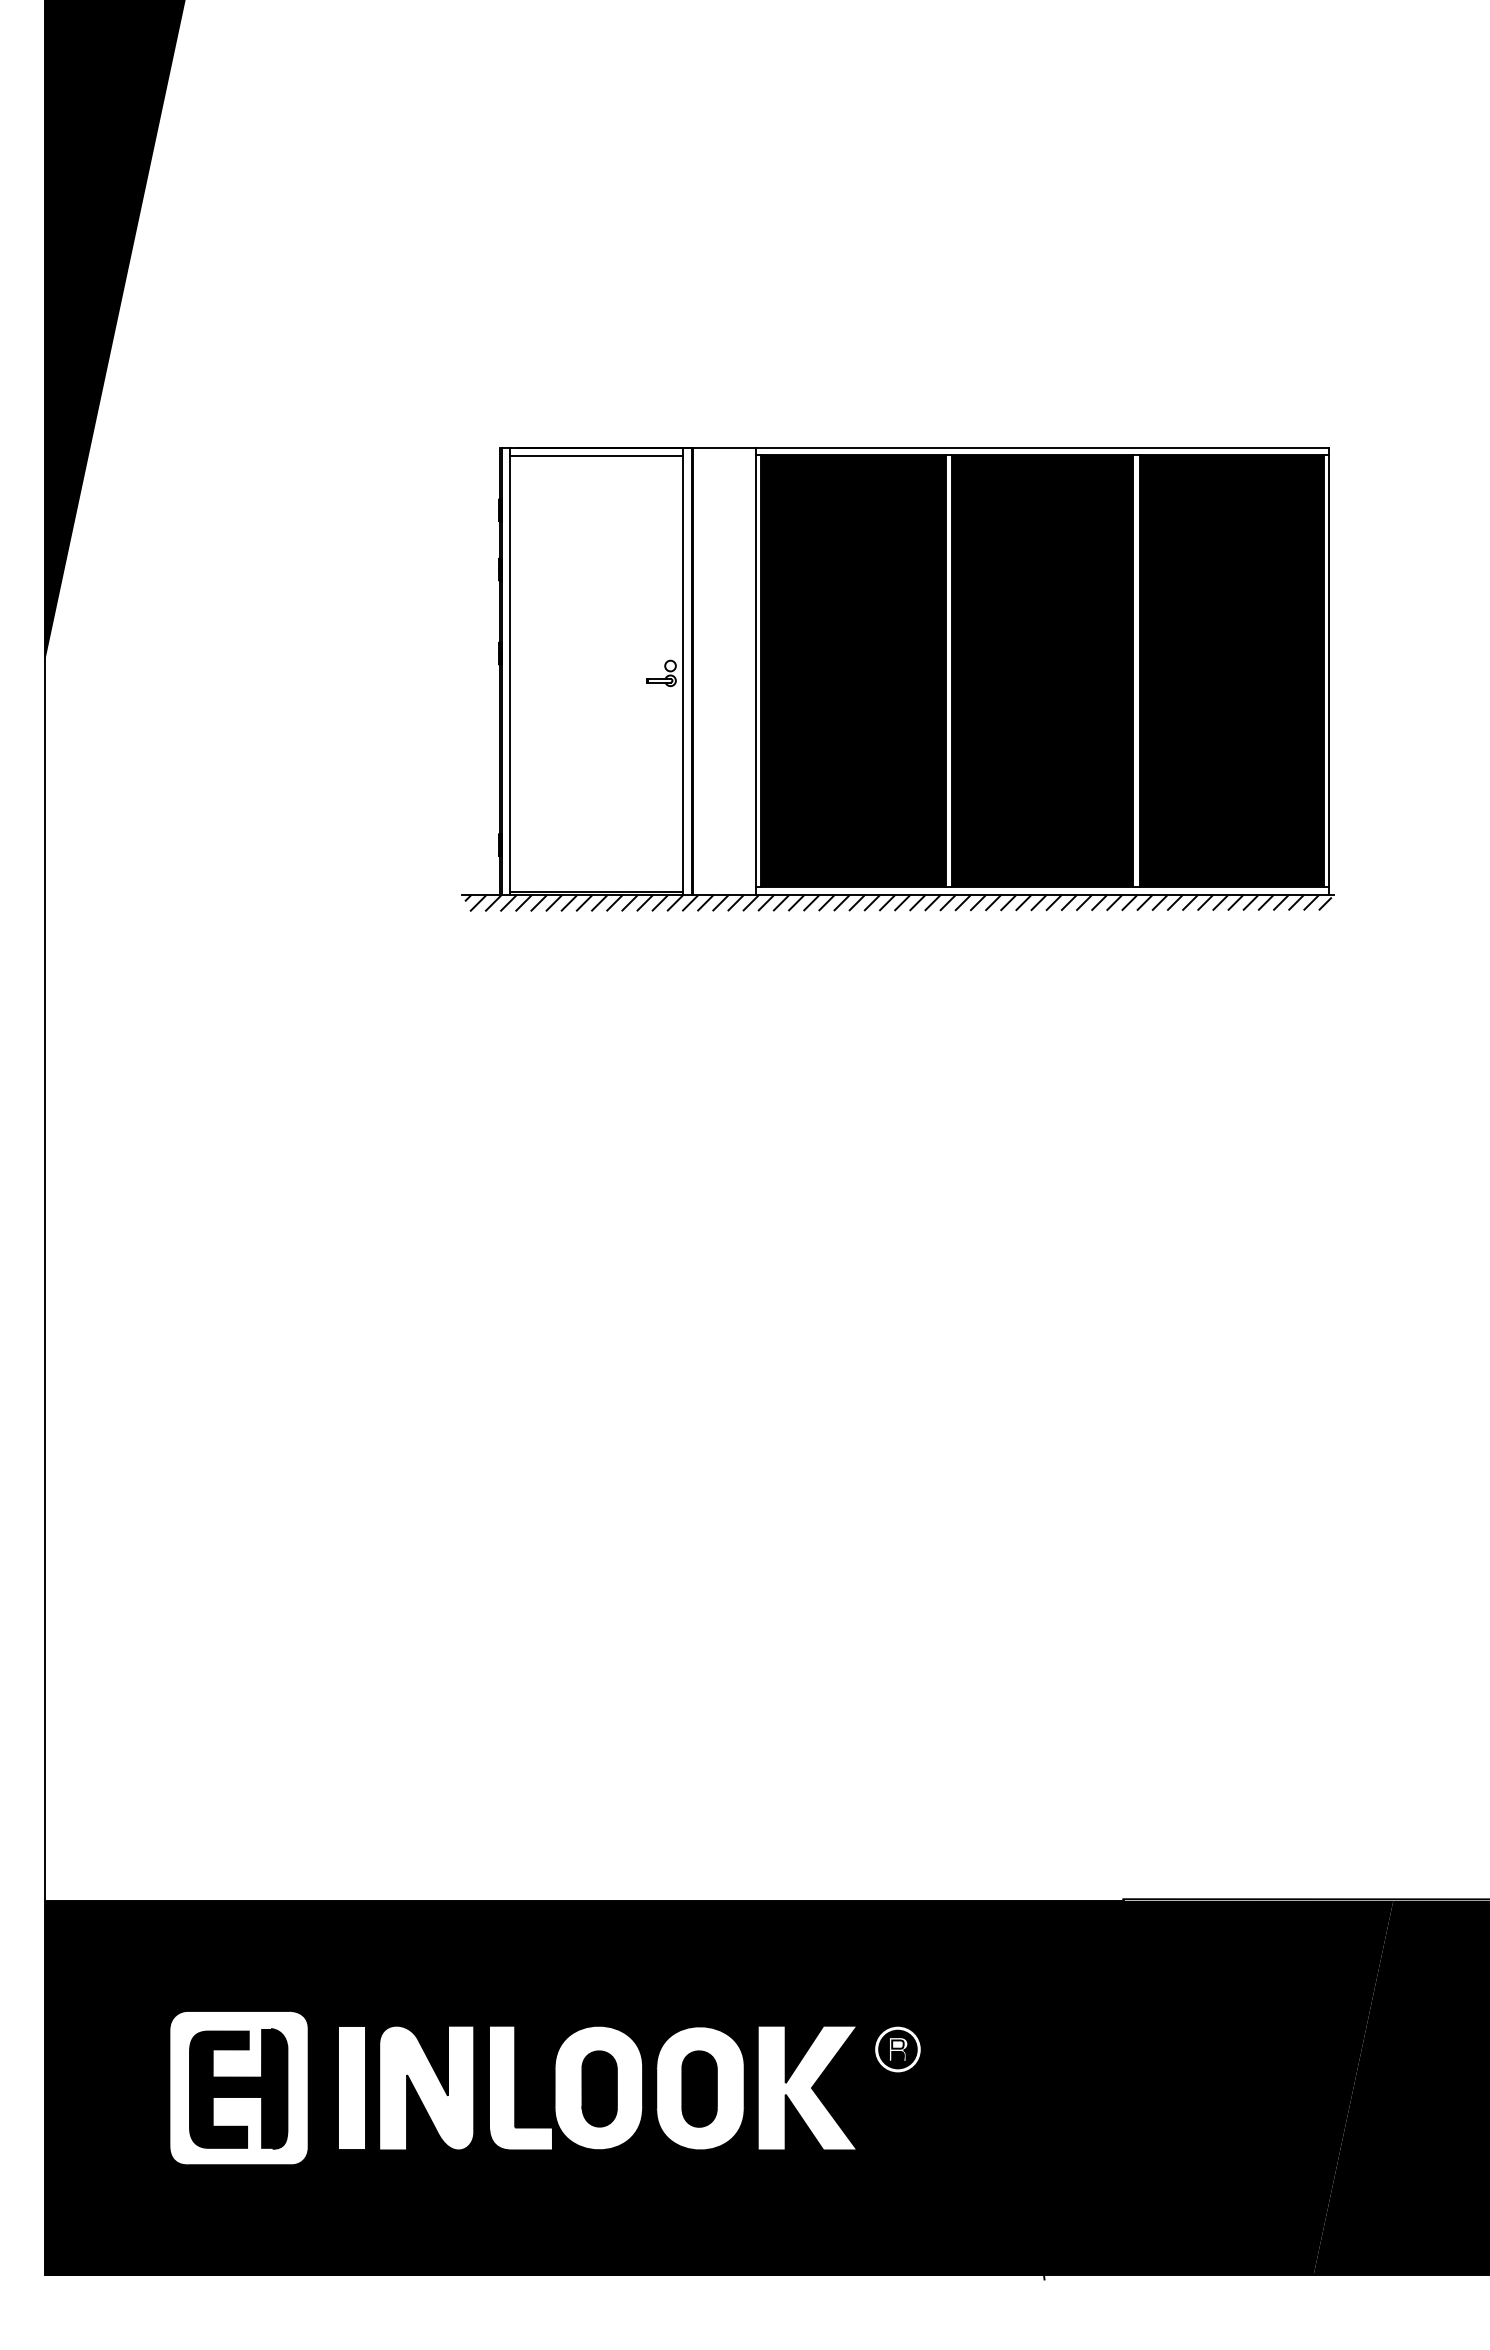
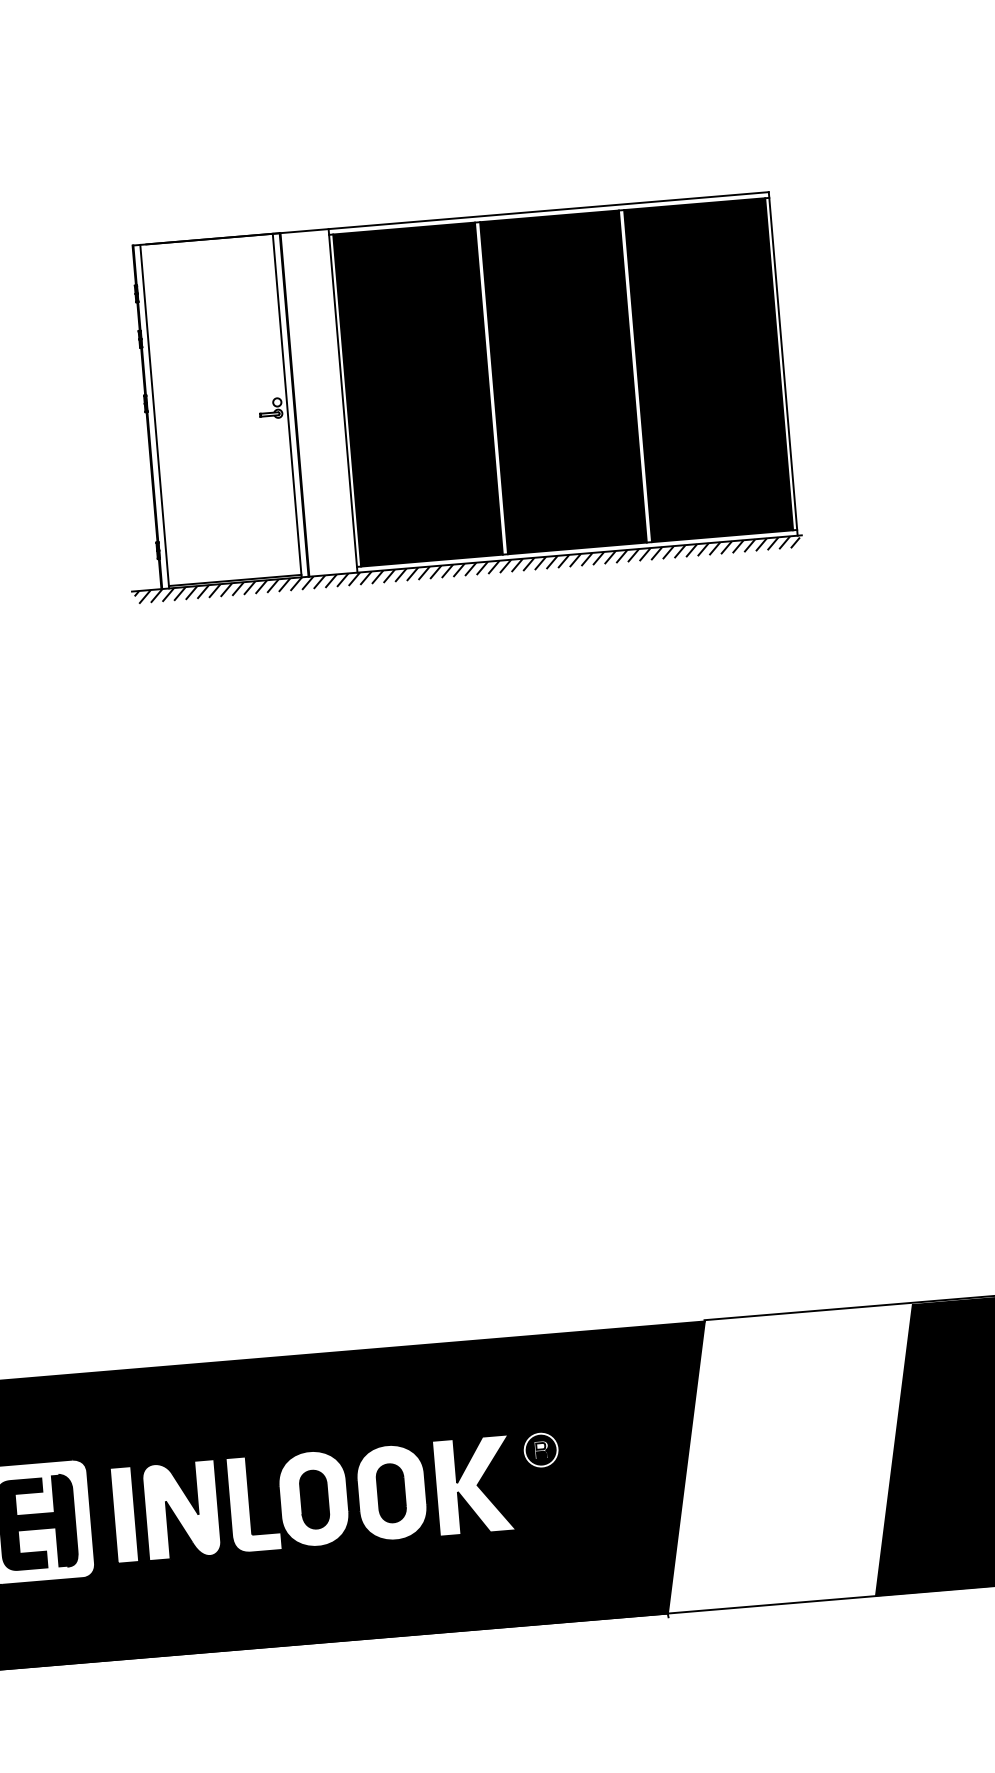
line: (596, 456) -> (206, 246), removed
fill: (1218, 2087) -> (789, 1458), removed

